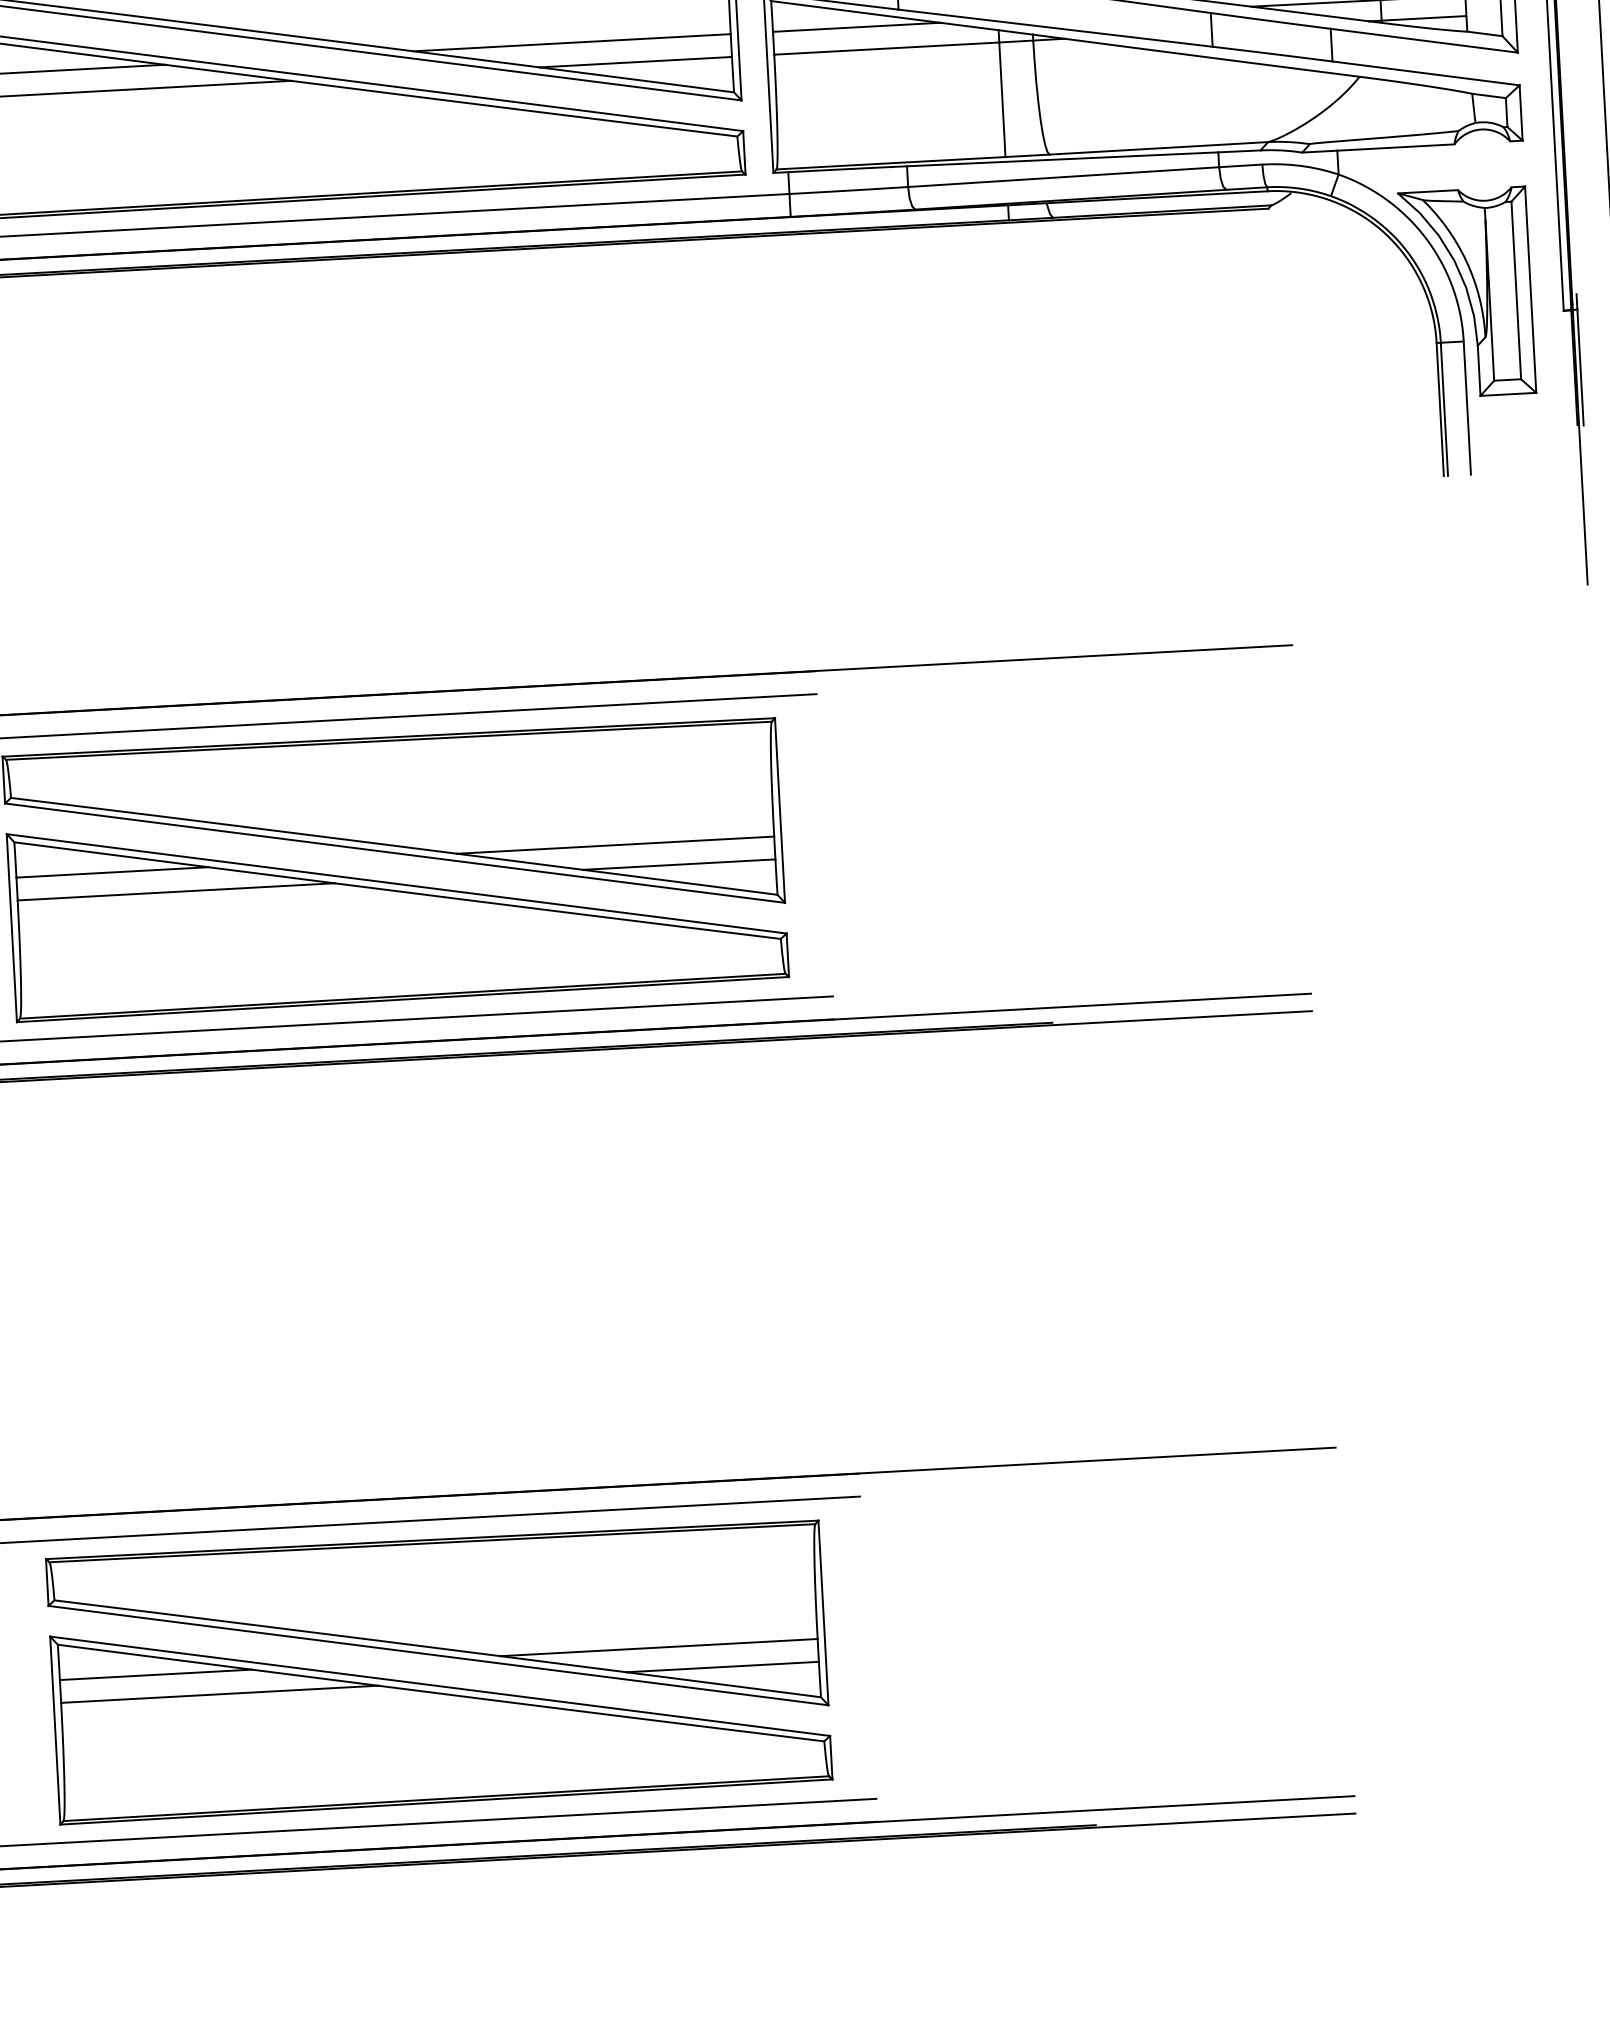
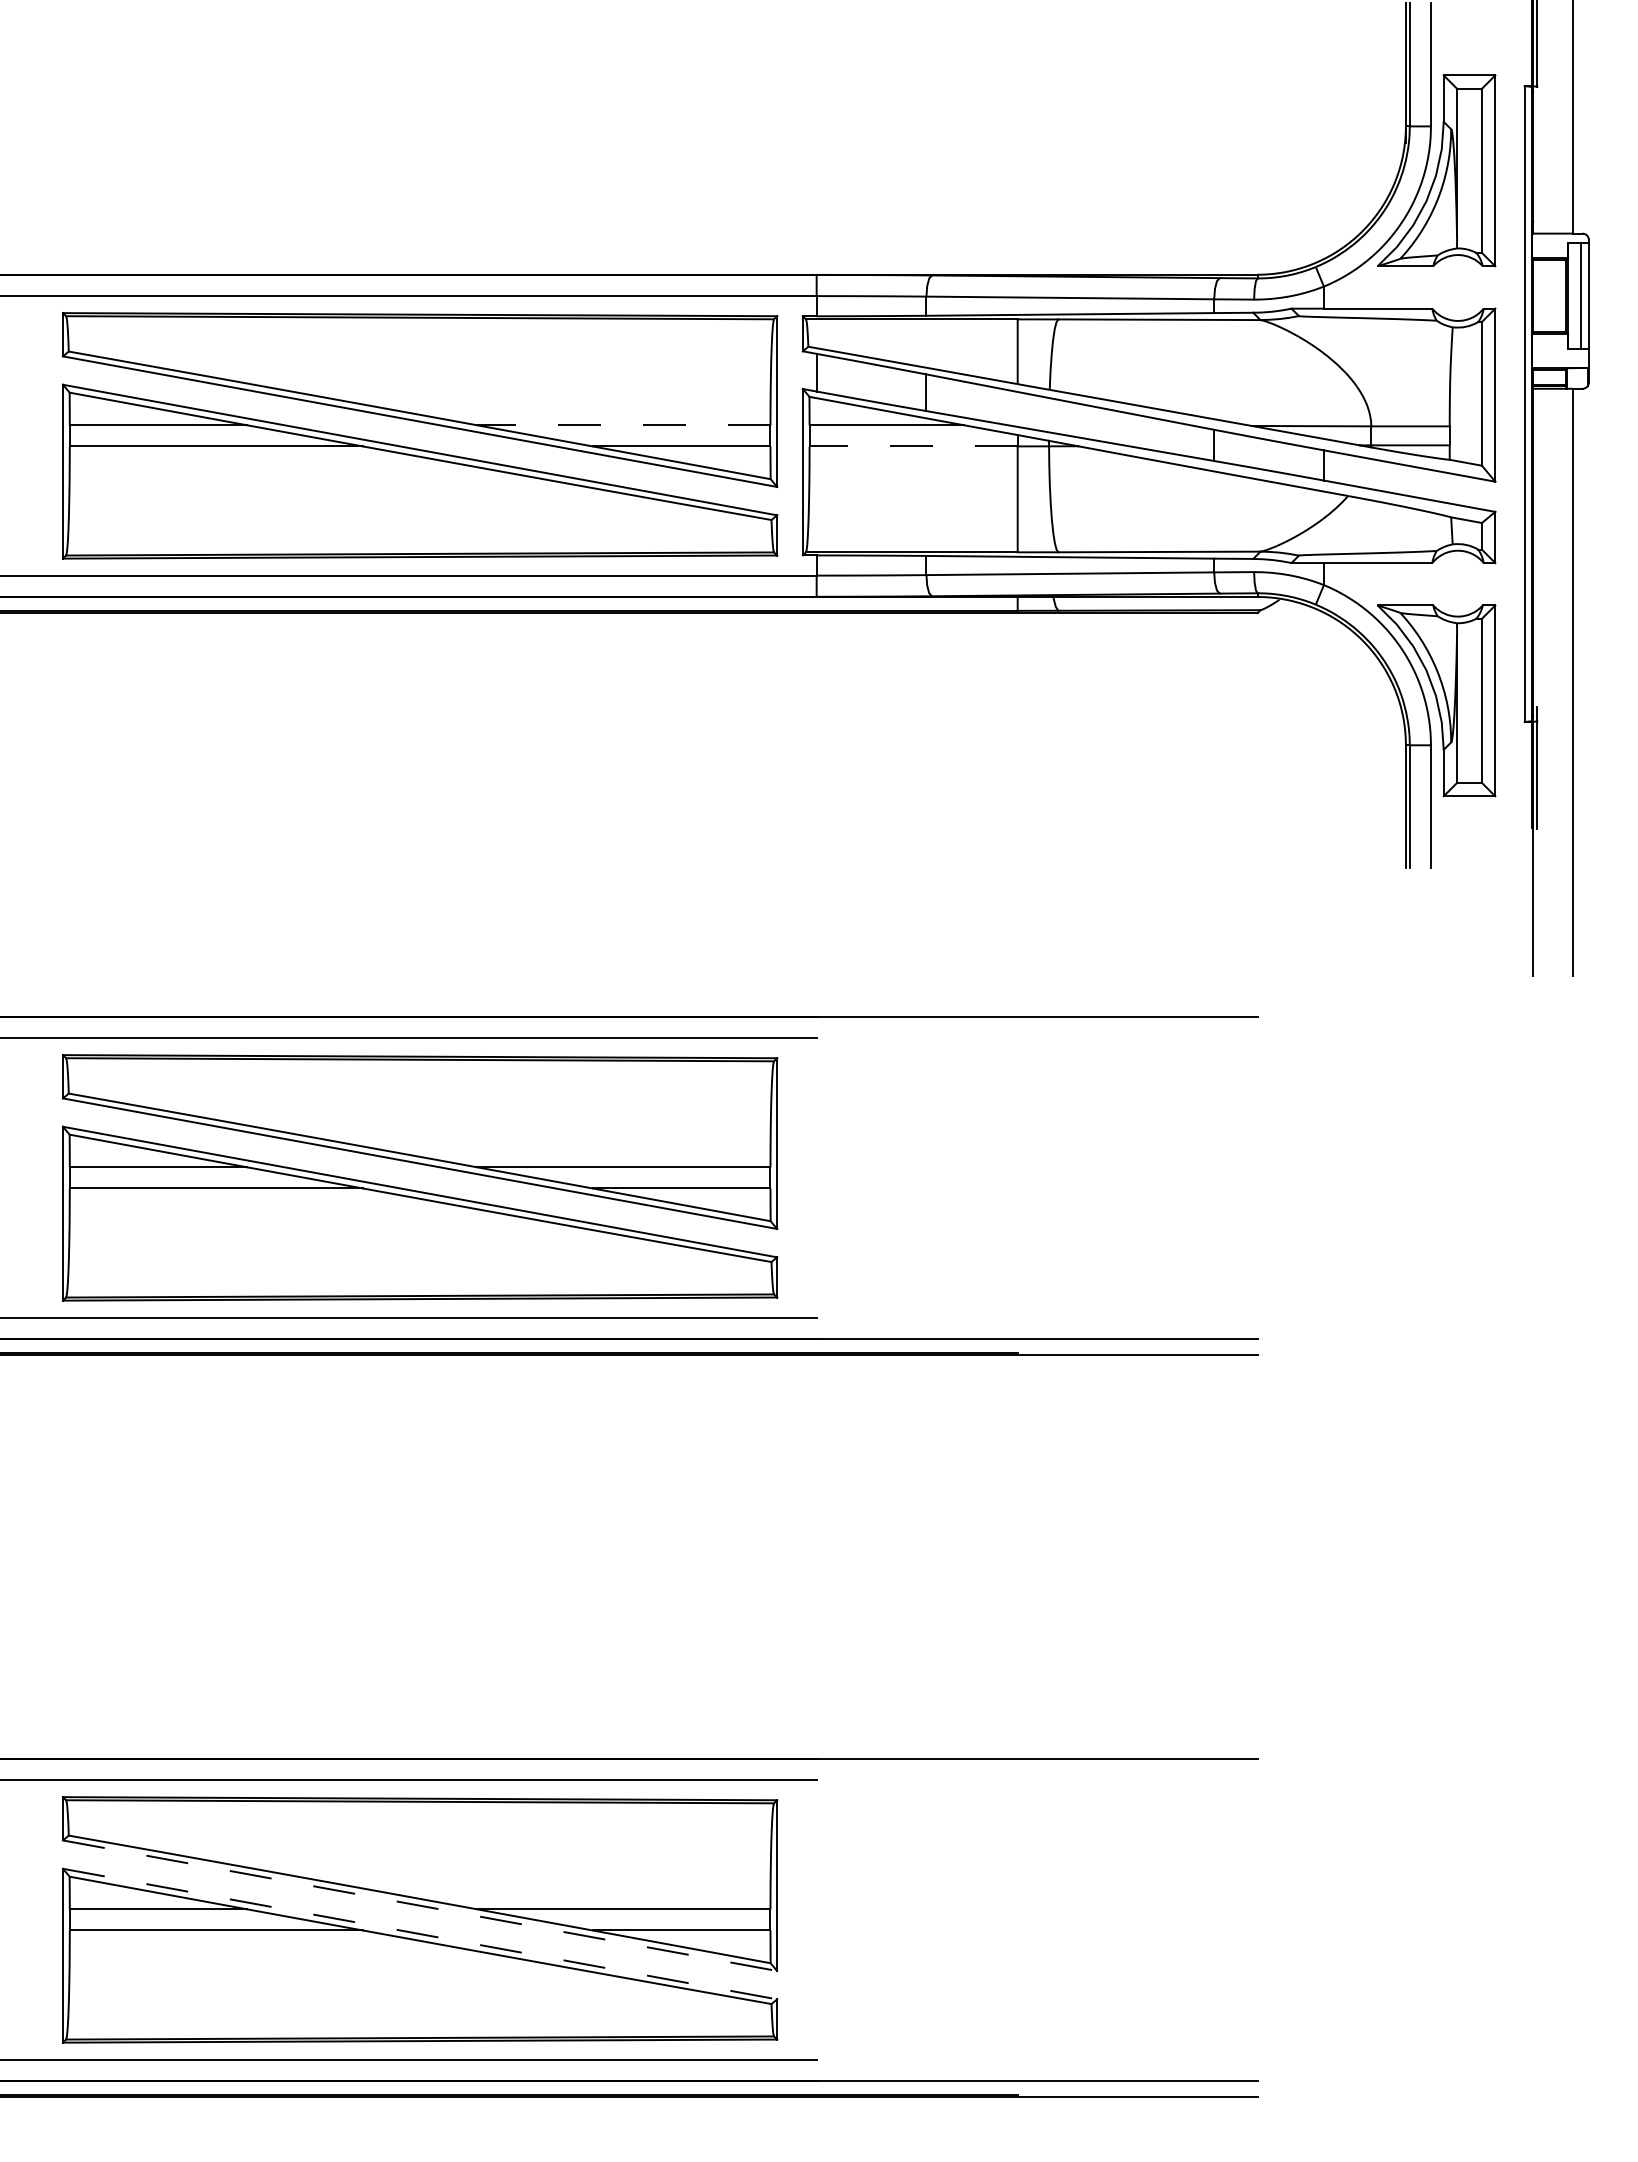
line: (571, 42) -> (623, 425), solid -> dashed
line: (886, 48) -> (913, 446), solid -> dashed
line: (438, 1655) -> (420, 1905), solid -> dashed
line: (440, 1686) -> (420, 1934), solid -> dashed

